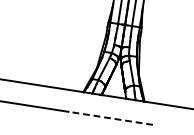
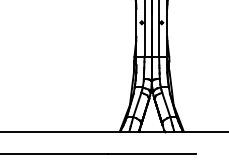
line: (110, 118) -> (151, 154), dashed -> solid

